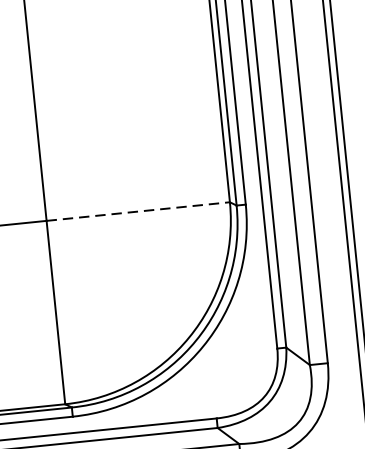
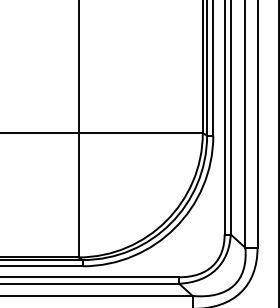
line: (139, 212) -> (141, 133), dashed -> solid

